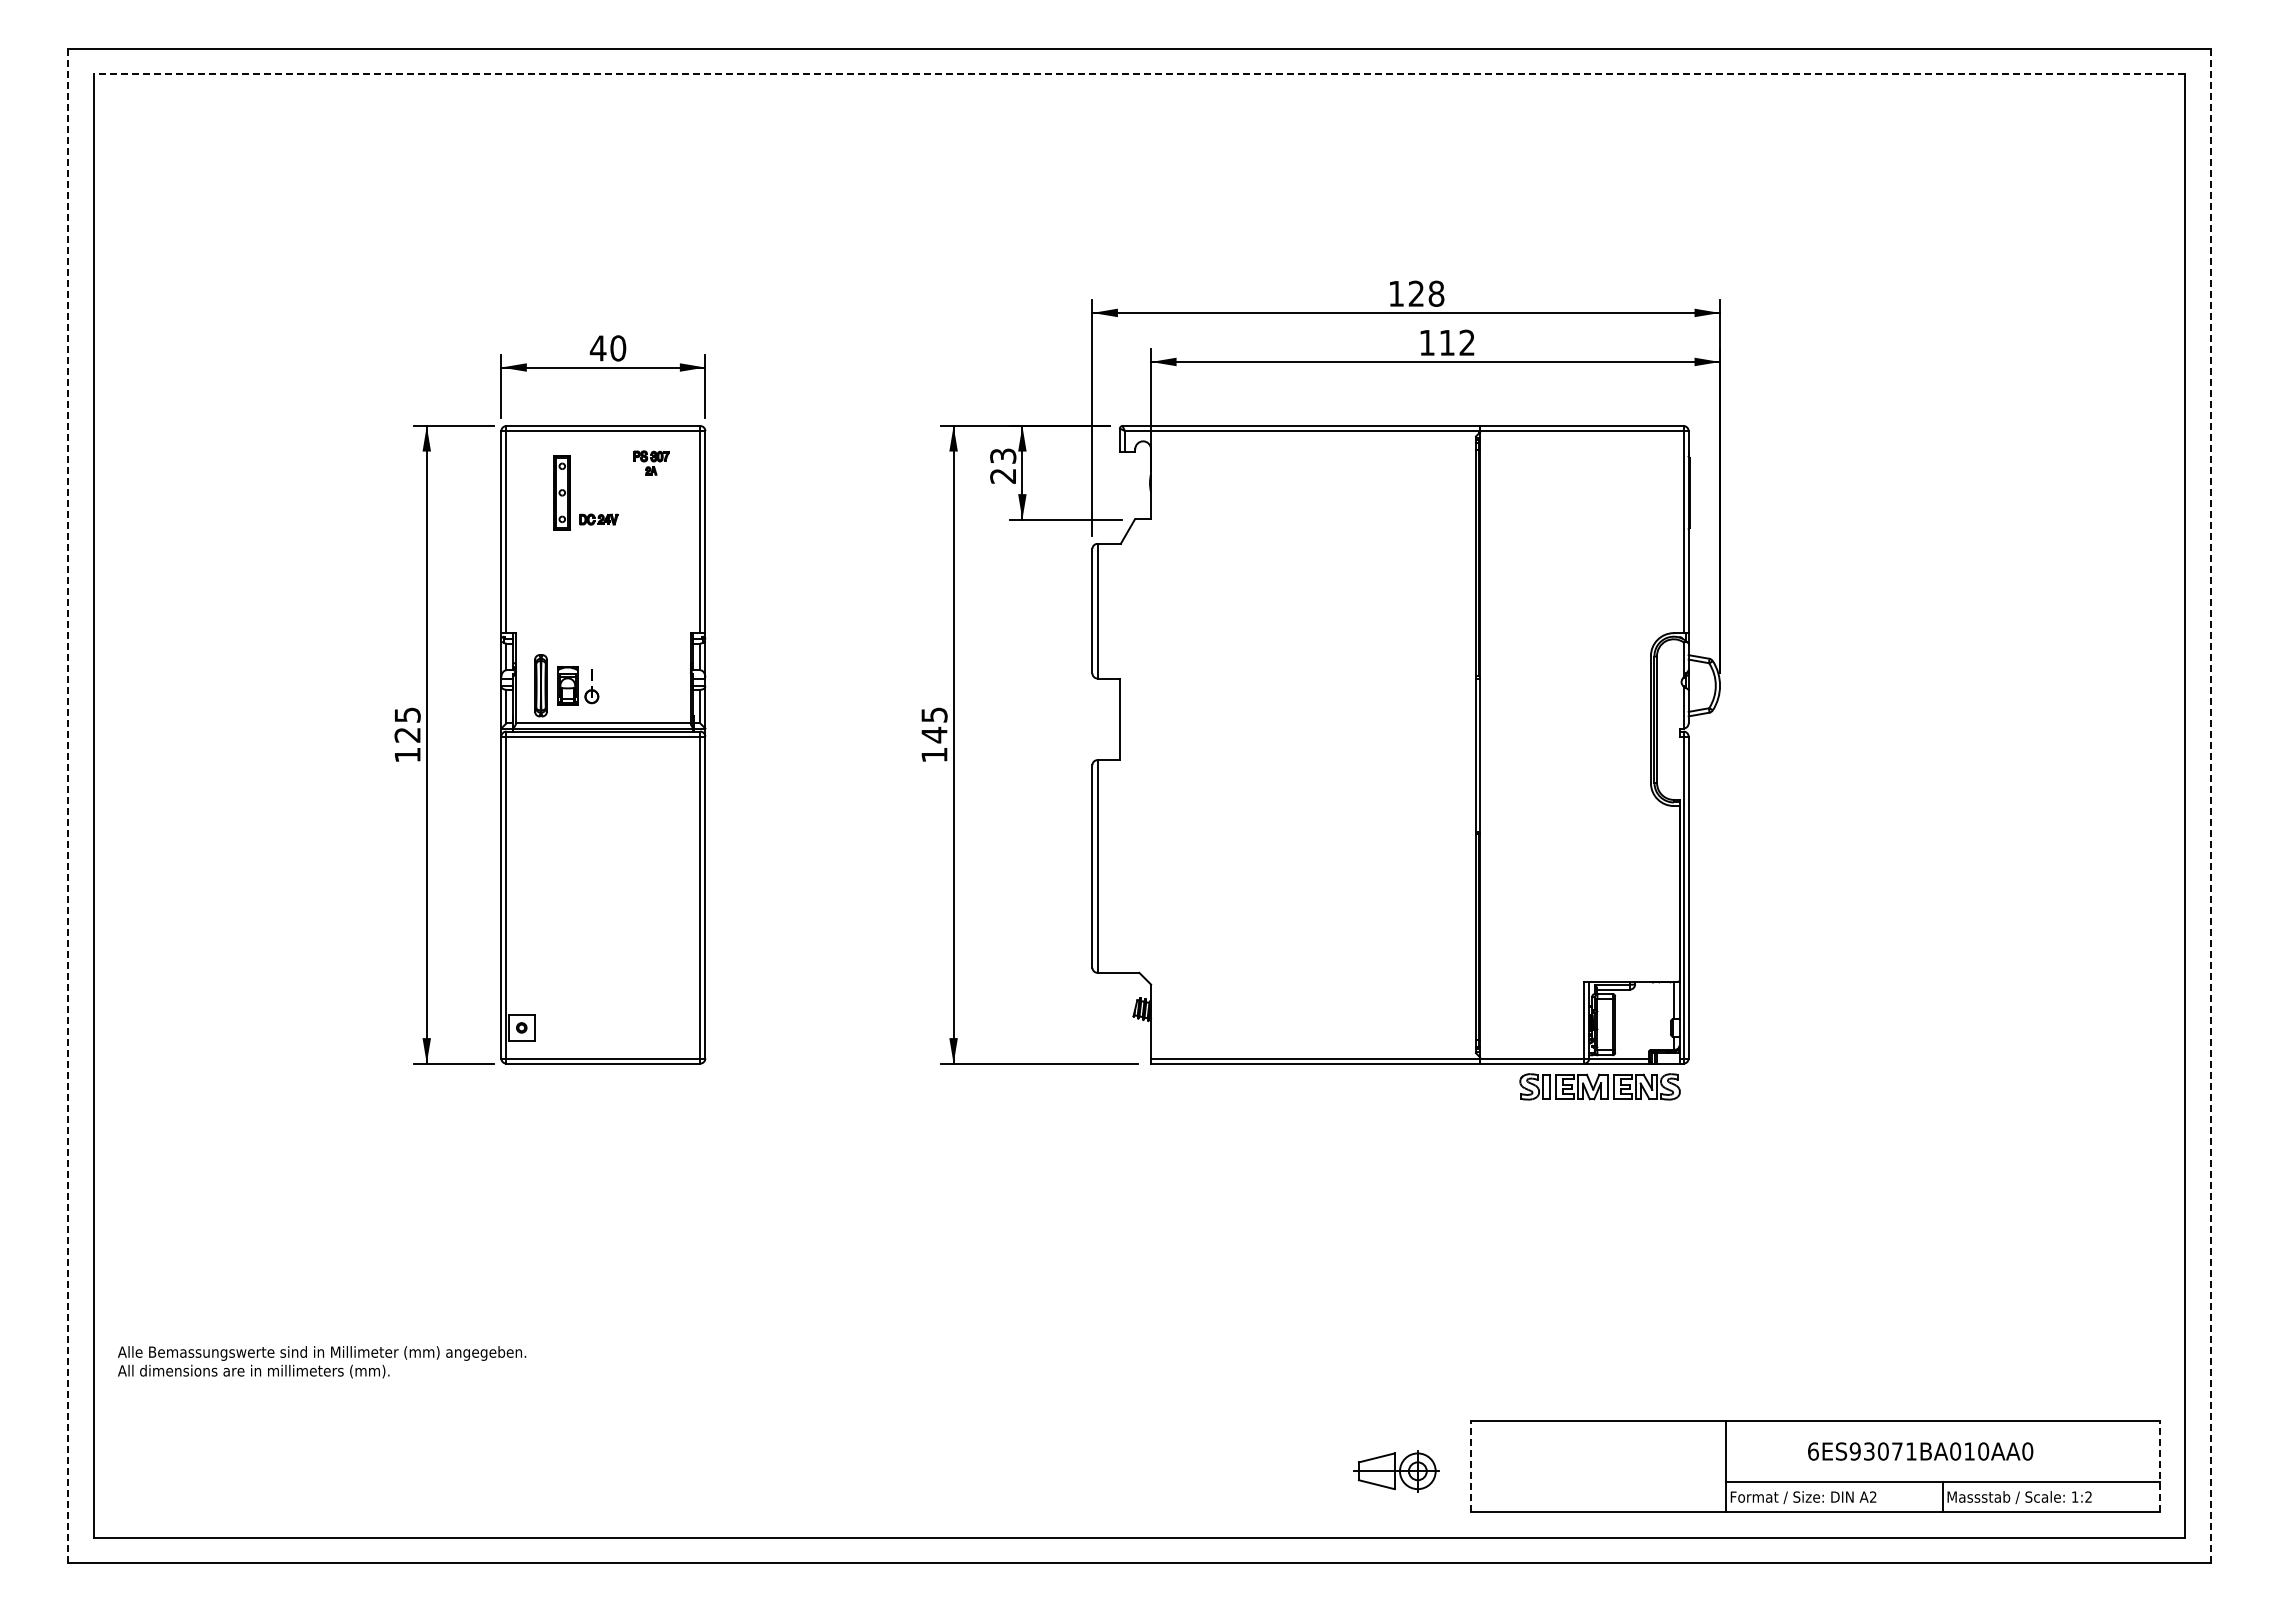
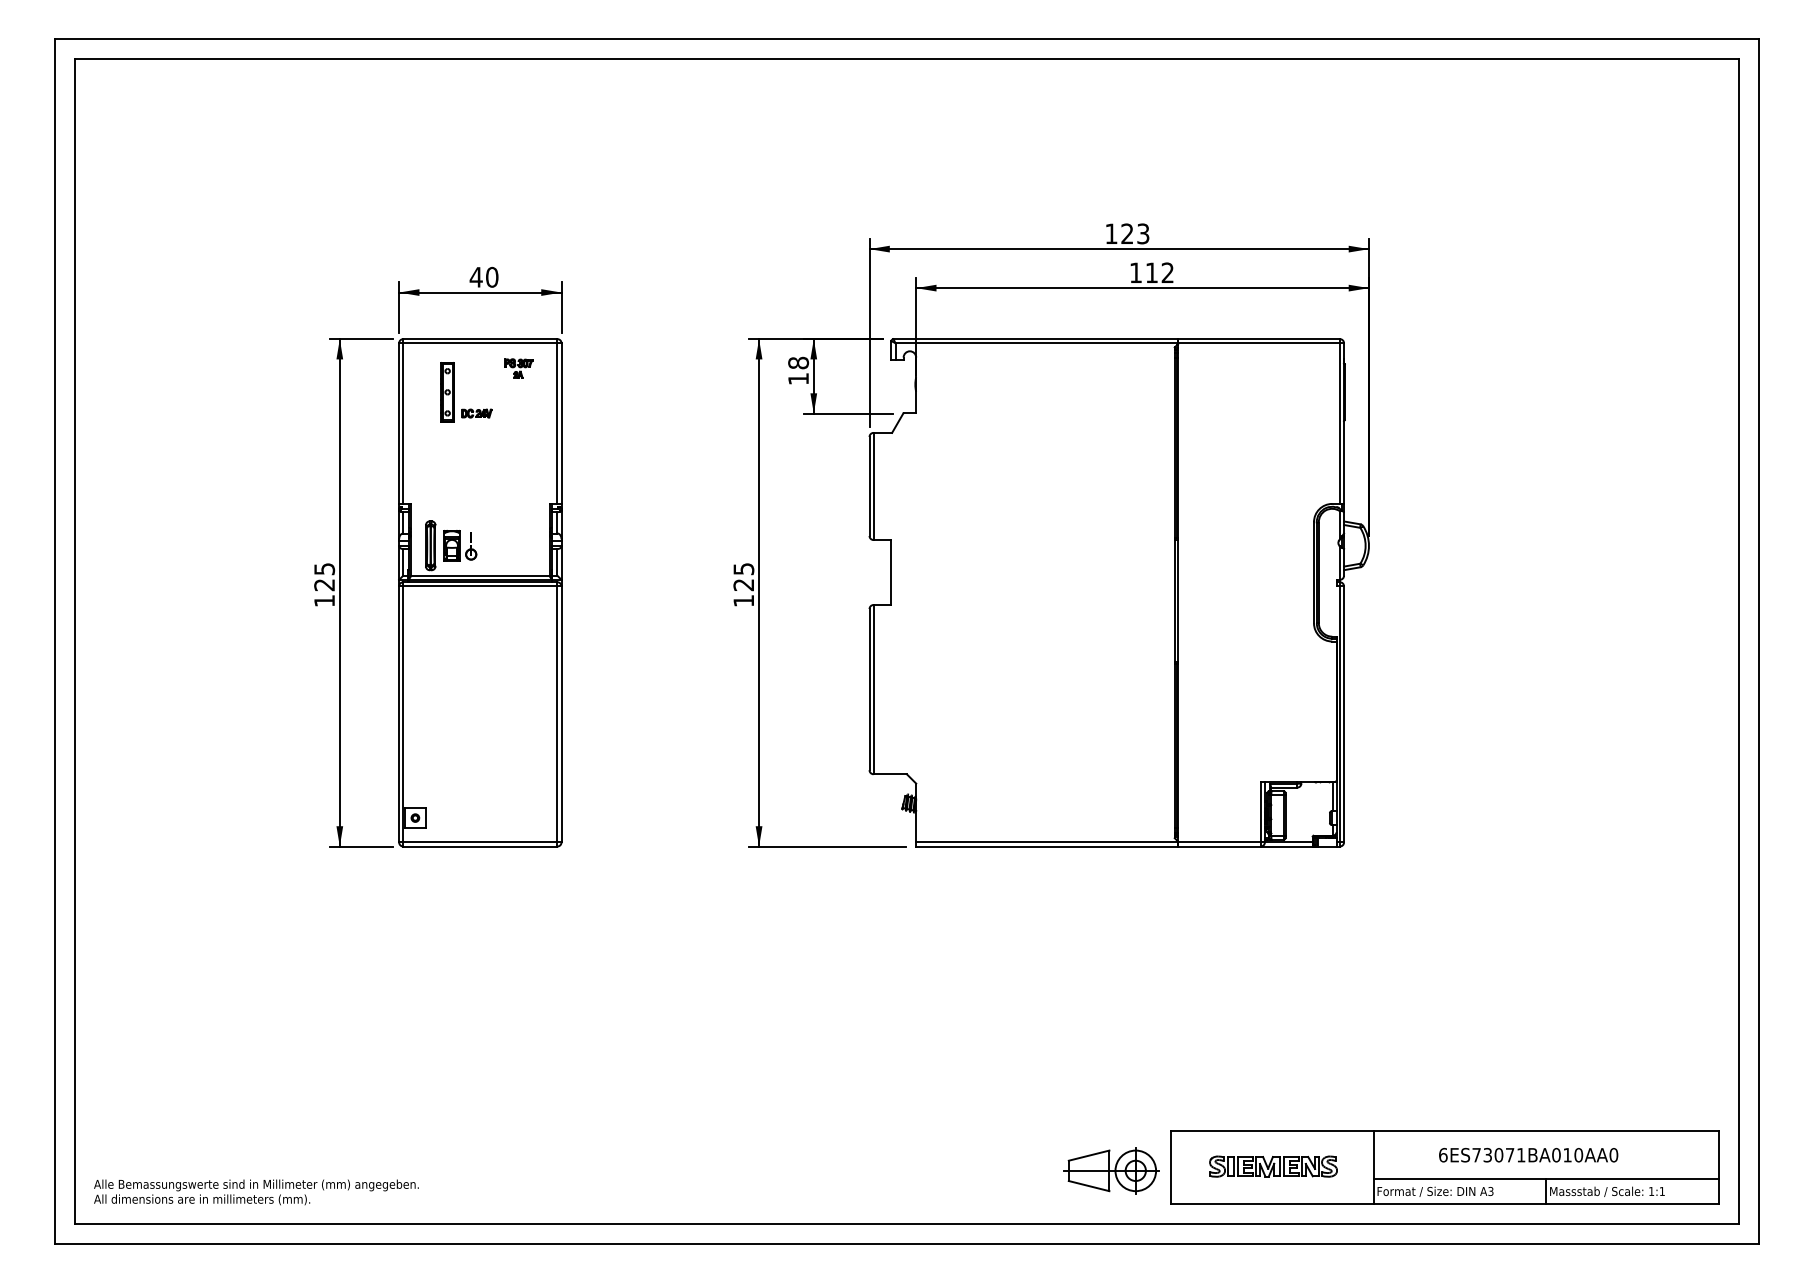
line: (1139, 74) -> (907, 59), dashed -> solid
text: (1436, 293) -> (1143, 233), 128 -> 123
text: (1003, 465) -> (798, 370), 23 -> 18
text: (934, 734) -> (743, 584), 145 -> 125
line: (2210, 805) -> (1759, 641), dashed -> solid
line: (68, 806) -> (54, 641), dashed -> solid
part: (1599, 1086) -> (1273, 1166), moved
text: (322, 1362) -> (256, 1192), moved
text: (1854, 1451) -> (1475, 1155), 6ES93071BA010AA0 -> 6ES73071BA010AA0
line: (1471, 1466) -> (1171, 1167), dashed -> solid
line: (2159, 1466) -> (1718, 1167), dashed -> solid
part: (1396, 1471) -> (1111, 1171), size x1.43
text: (2088, 1496) -> (1662, 1190), 1:2 -> 1:1
text: (1873, 1497) -> (1491, 1191), A2 -> A3

